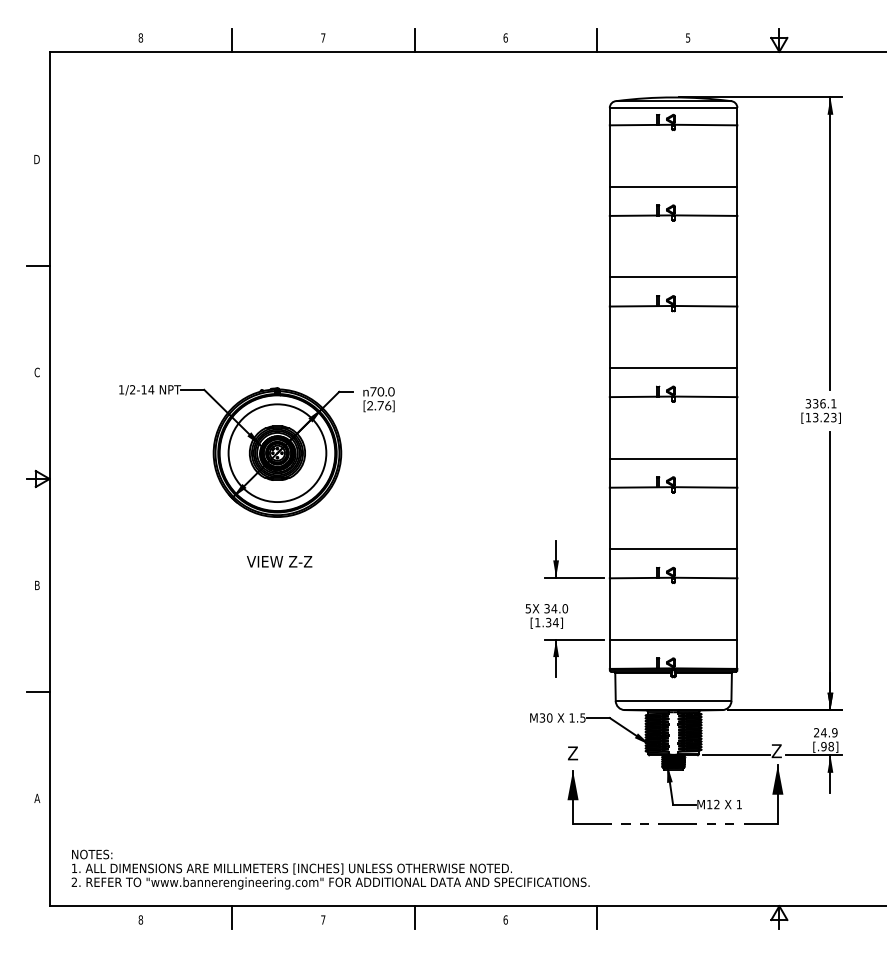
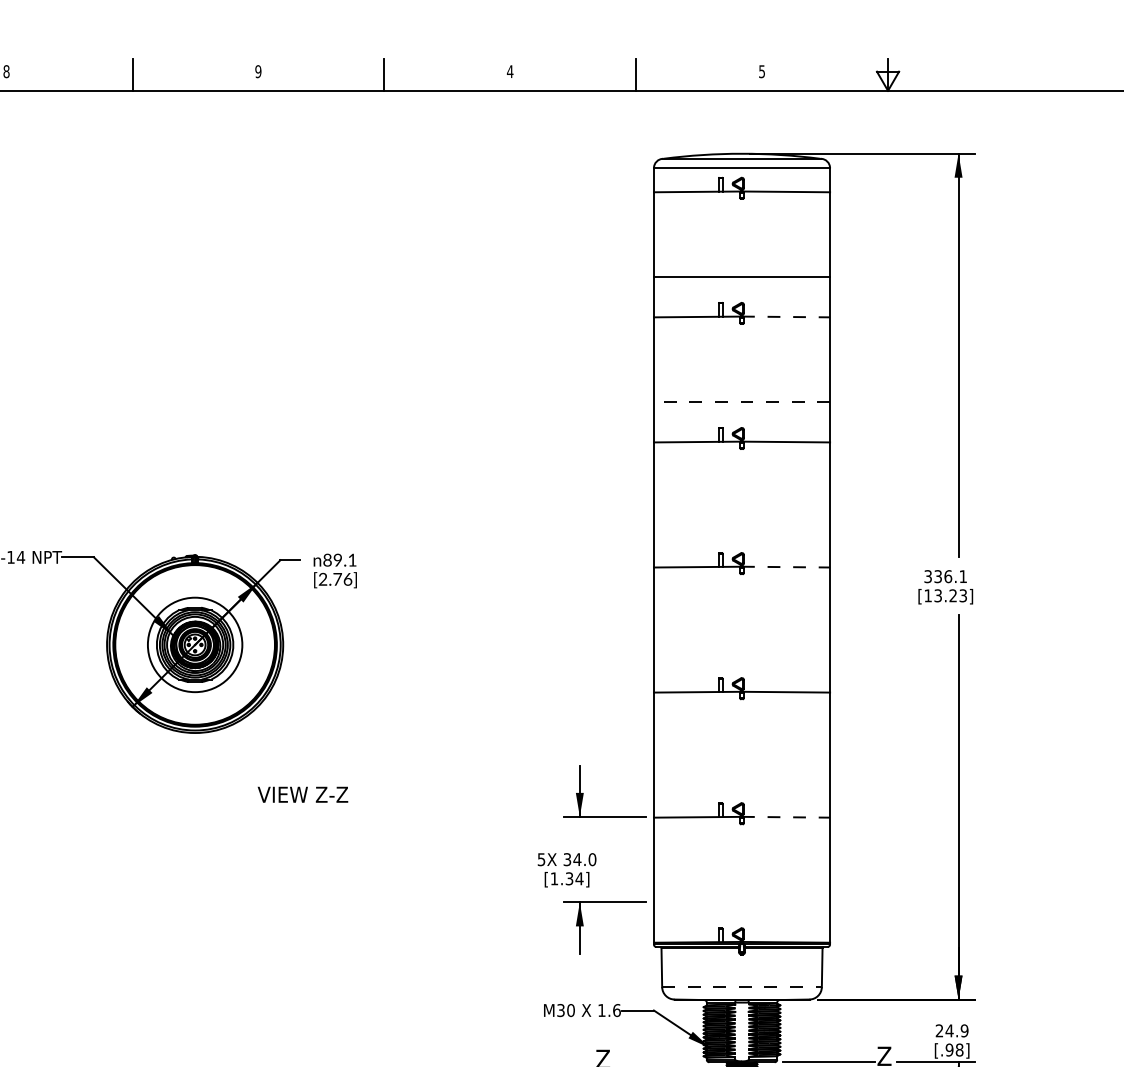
text: (323, 37) -> (258, 70), 7 -> 9
text: (505, 37) -> (509, 70), 6 -> 4
line: (705, 215) -> (786, 316), solid -> dashed
line: (673, 277) -> (741, 402), solid -> dashed
line: (673, 367) -> (741, 526), removed
text: (382, 391) -> (340, 559), 70.0 -> 89.1
line: (705, 396) -> (786, 566), solid -> dashed
circle: (277, 453) -> (195, 645), size x0.7
line: (673, 458) -> (741, 652), removed
line: (673, 549) -> (741, 777), removed
text: (279, 561) -> (302, 794), moved
line: (705, 578) -> (786, 817), solid -> dashed
line: (673, 639) -> (741, 902), removed
line: (673, 701) -> (741, 987), solid -> dashed
text: (582, 717) -> (616, 1009), 1.5 -> 1.6

